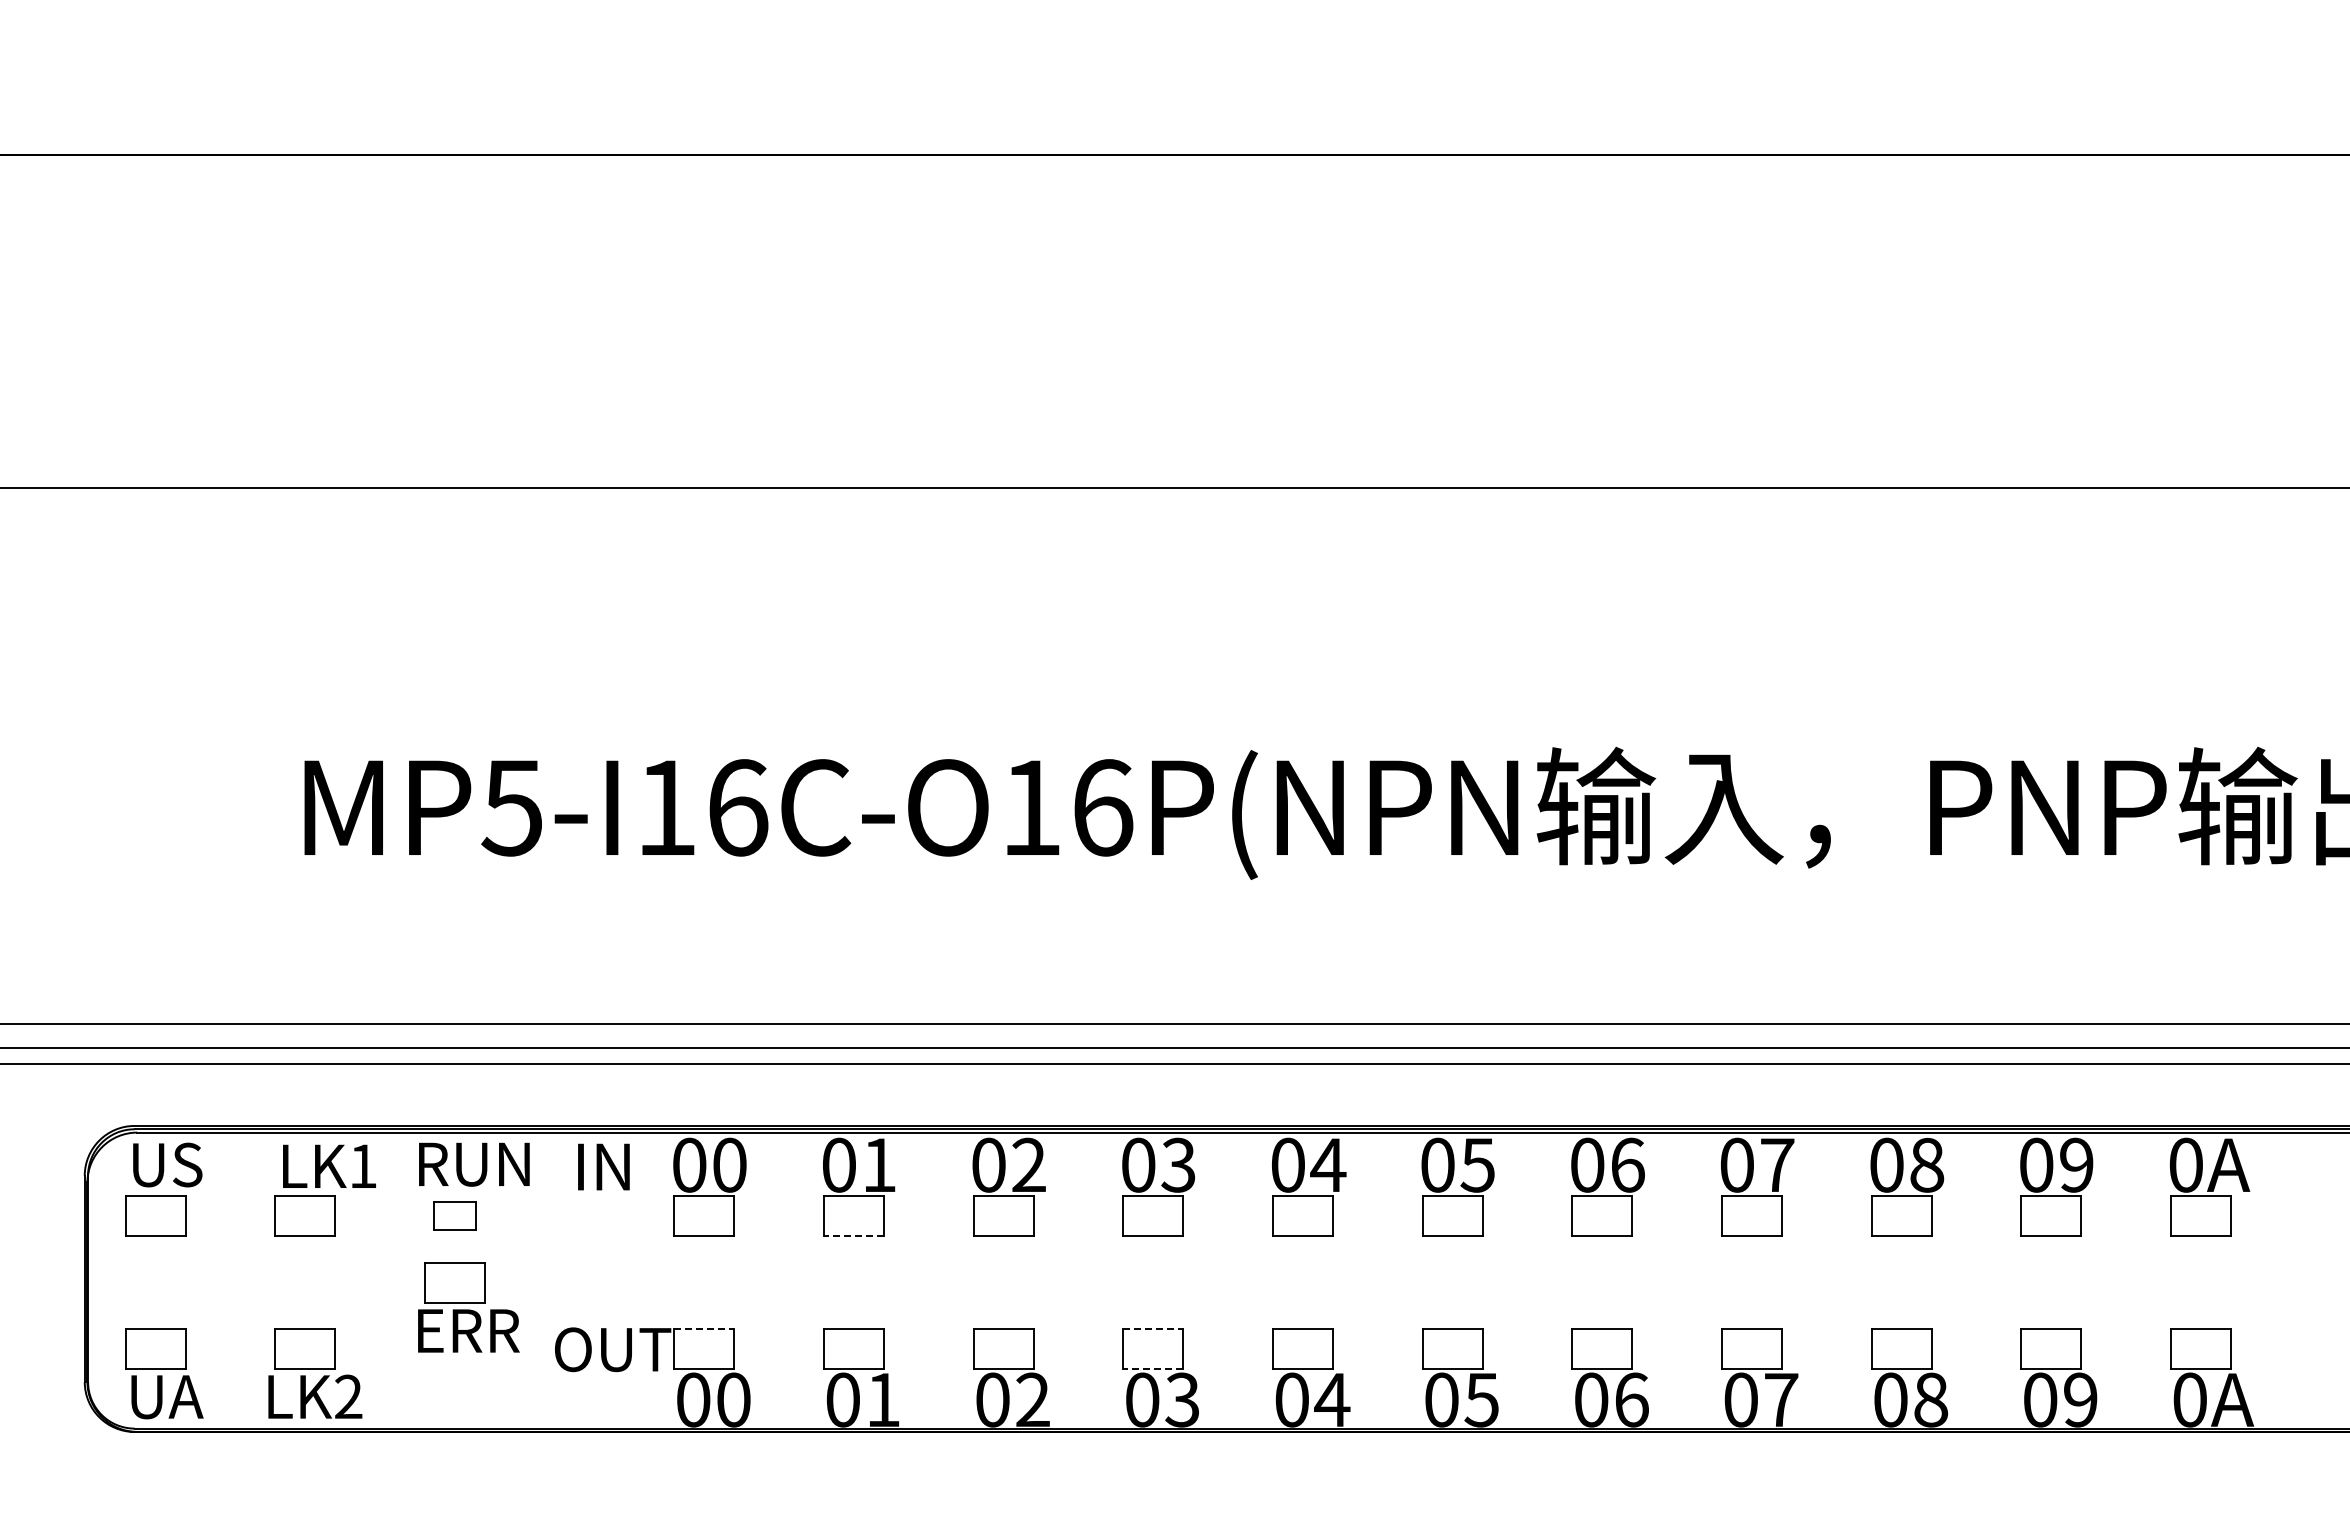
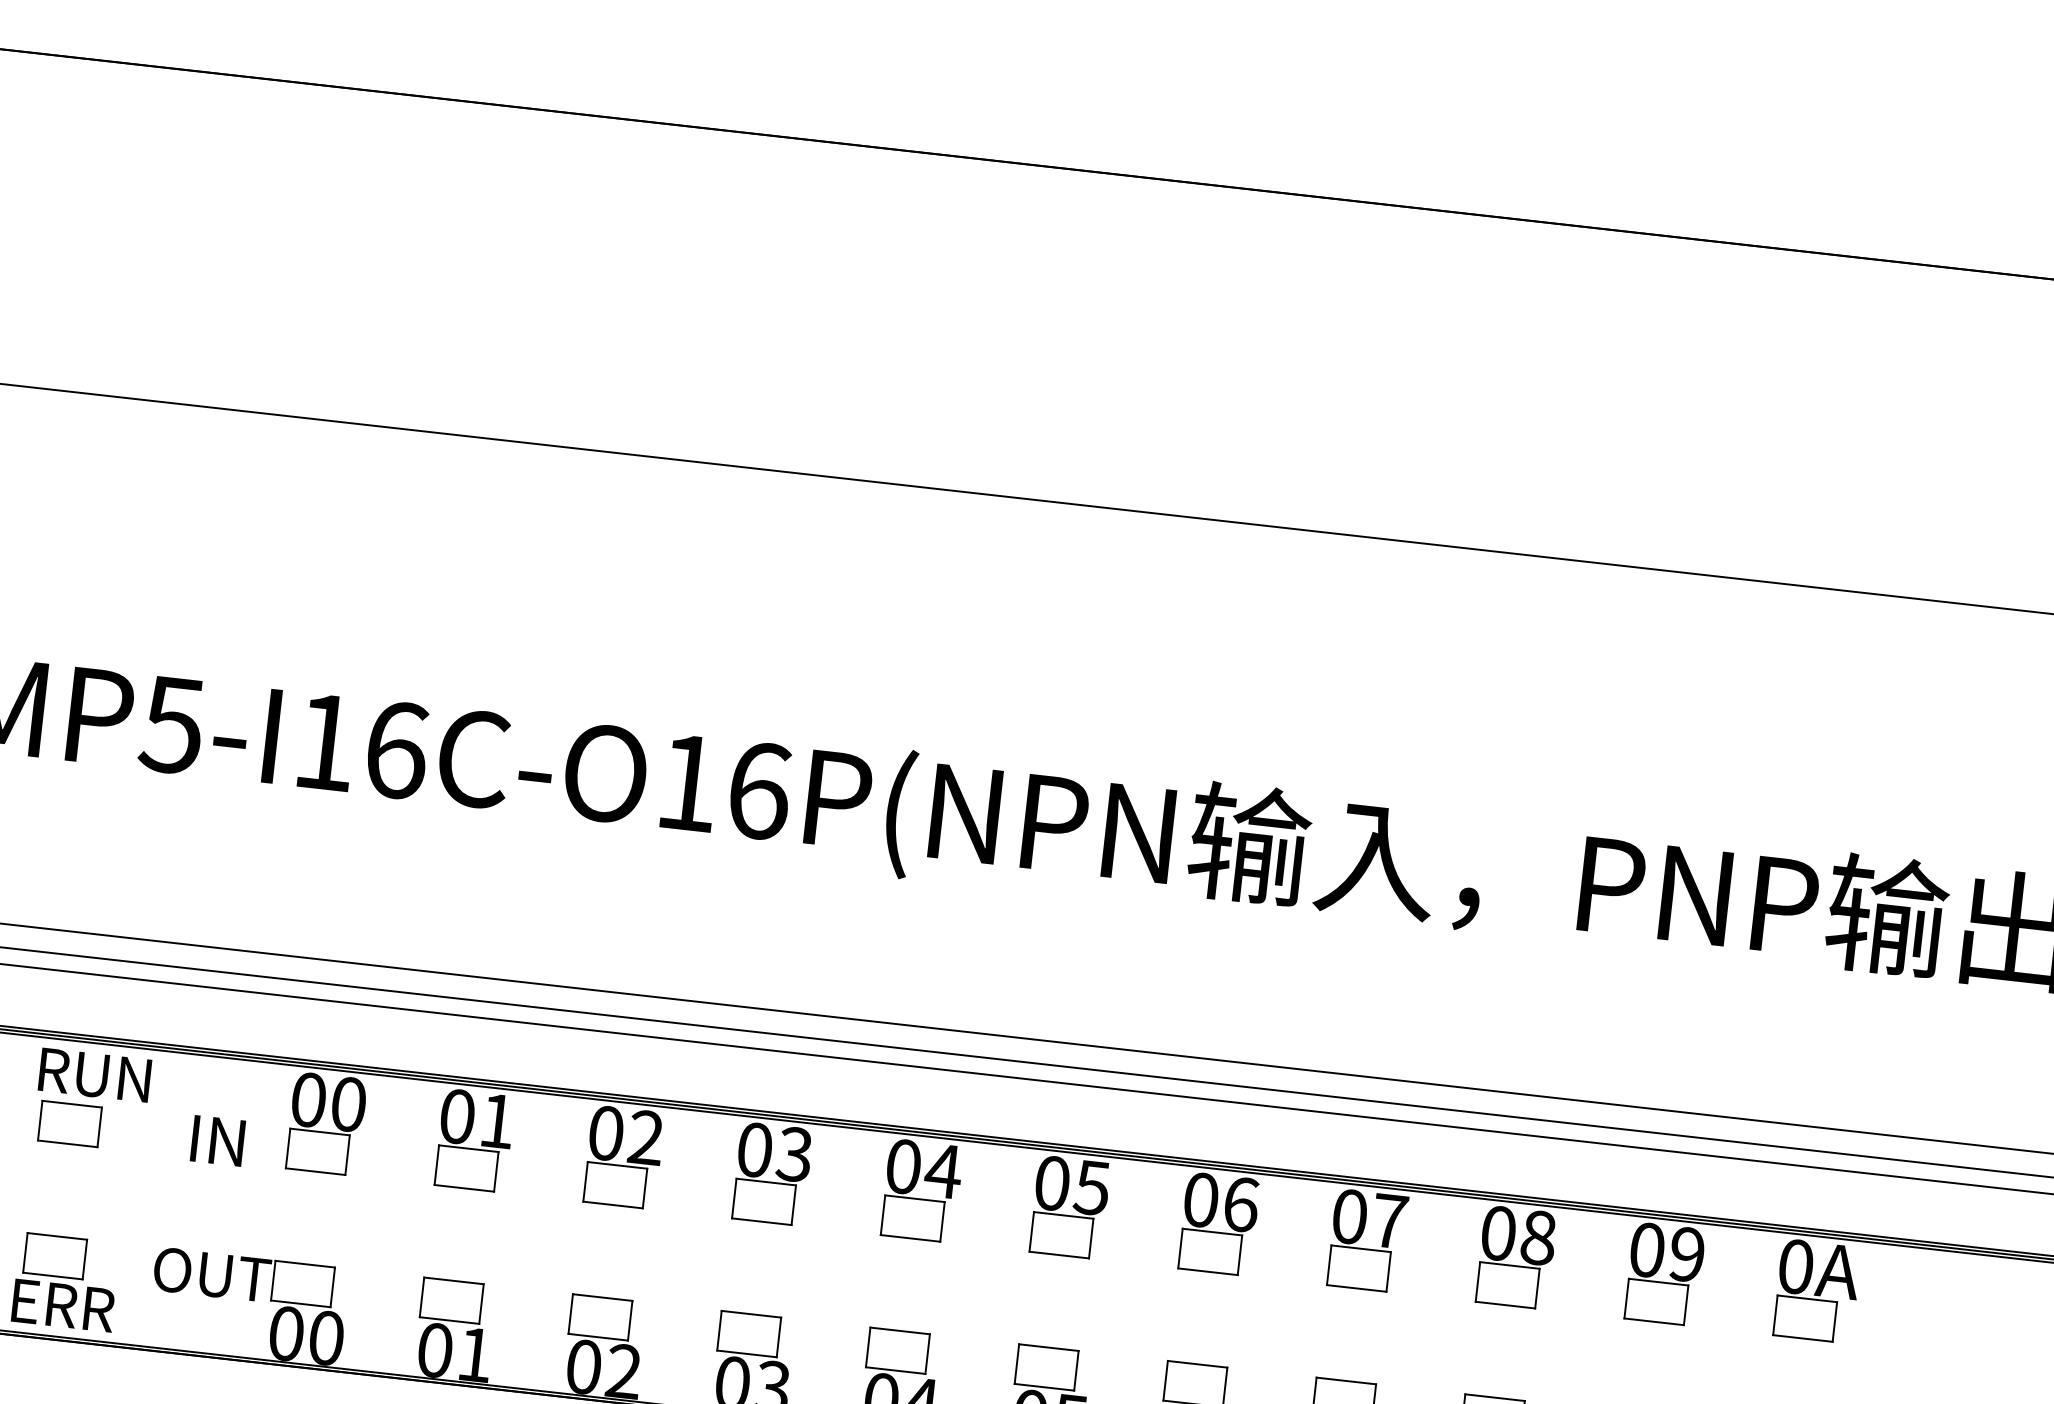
text: (603, 1166) -> (217, 1140), moved
part: (454, 1215) -> (69, 1123), size x1.43
line: (854, 1235) -> (464, 1188), dashed -> solid
part: (468, 1307) -> (65, 1282), moved
line: (704, 1328) -> (305, 1263), dashed -> solid
line: (1153, 1328) -> (751, 1313), dashed -> solid
line: (1153, 1368) -> (747, 1353), dashed -> solid

